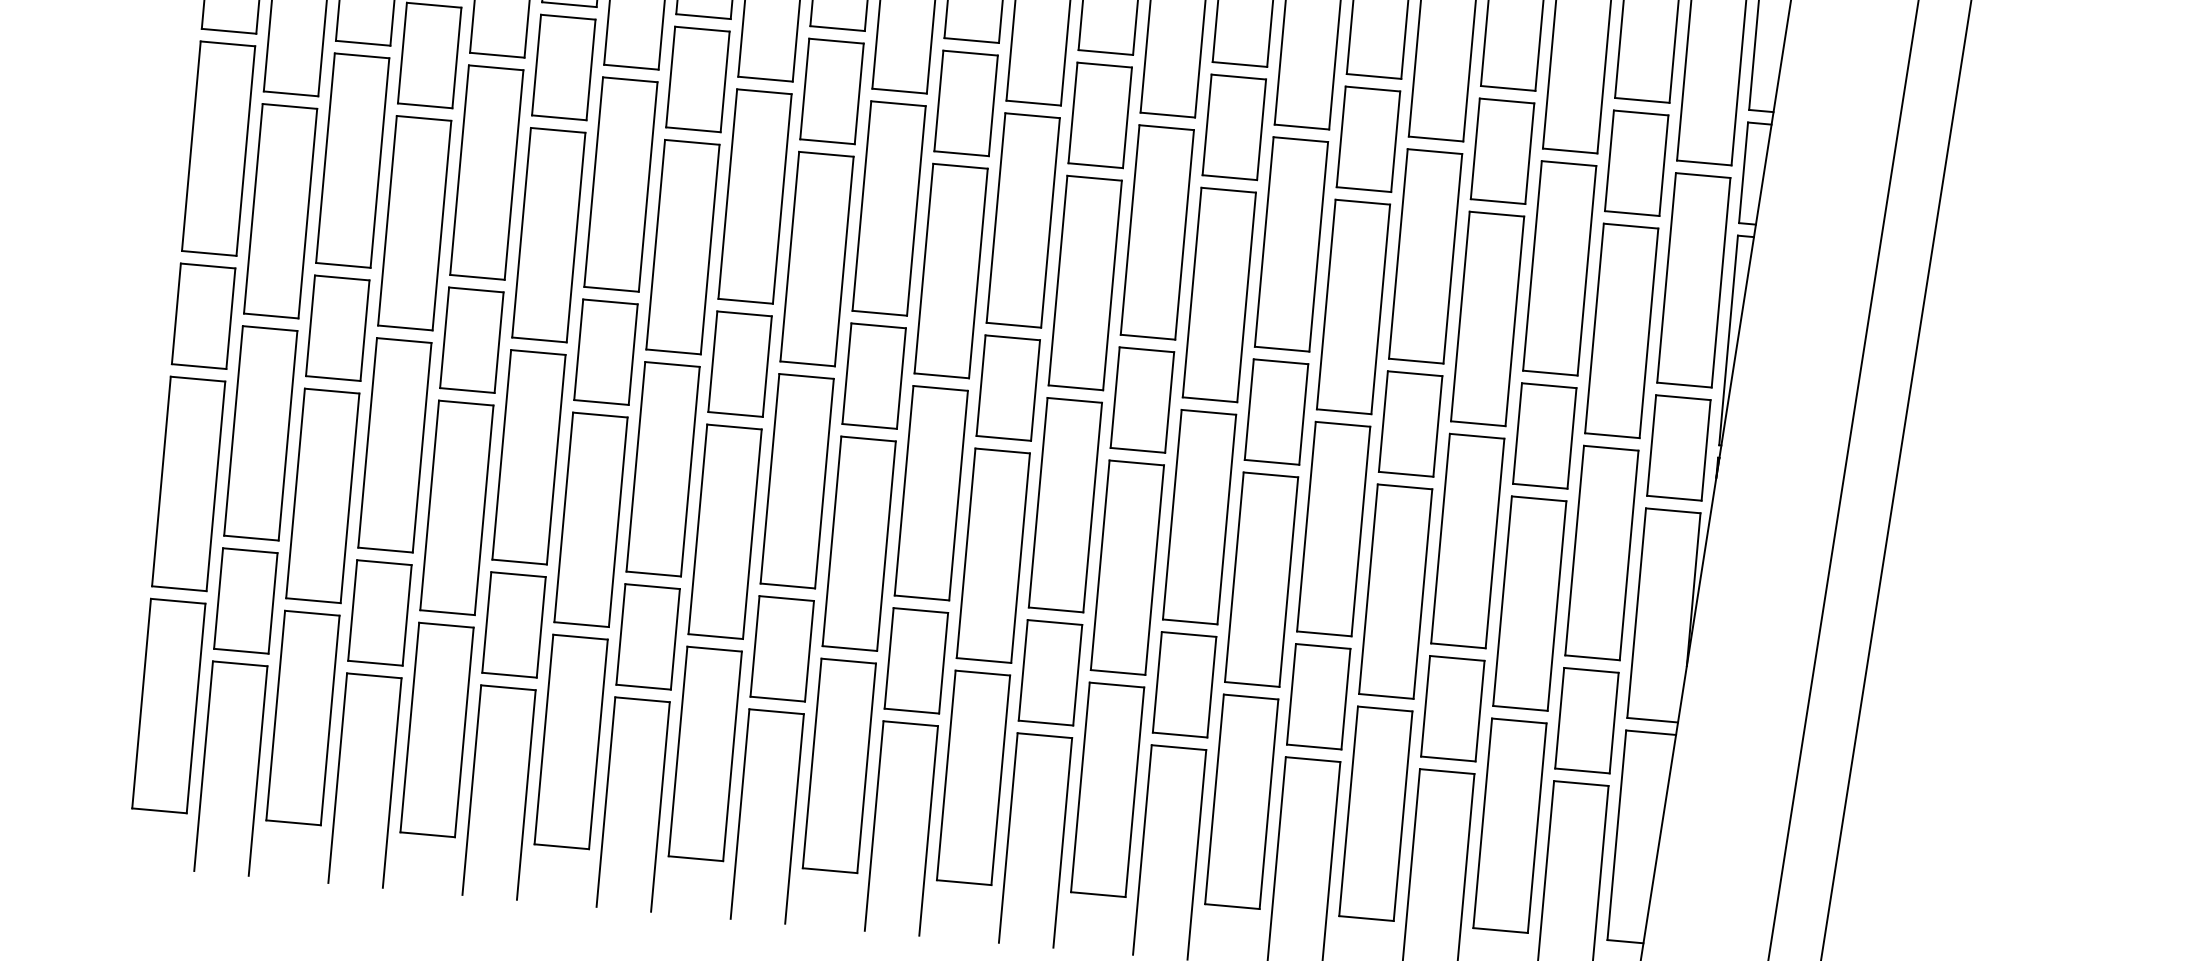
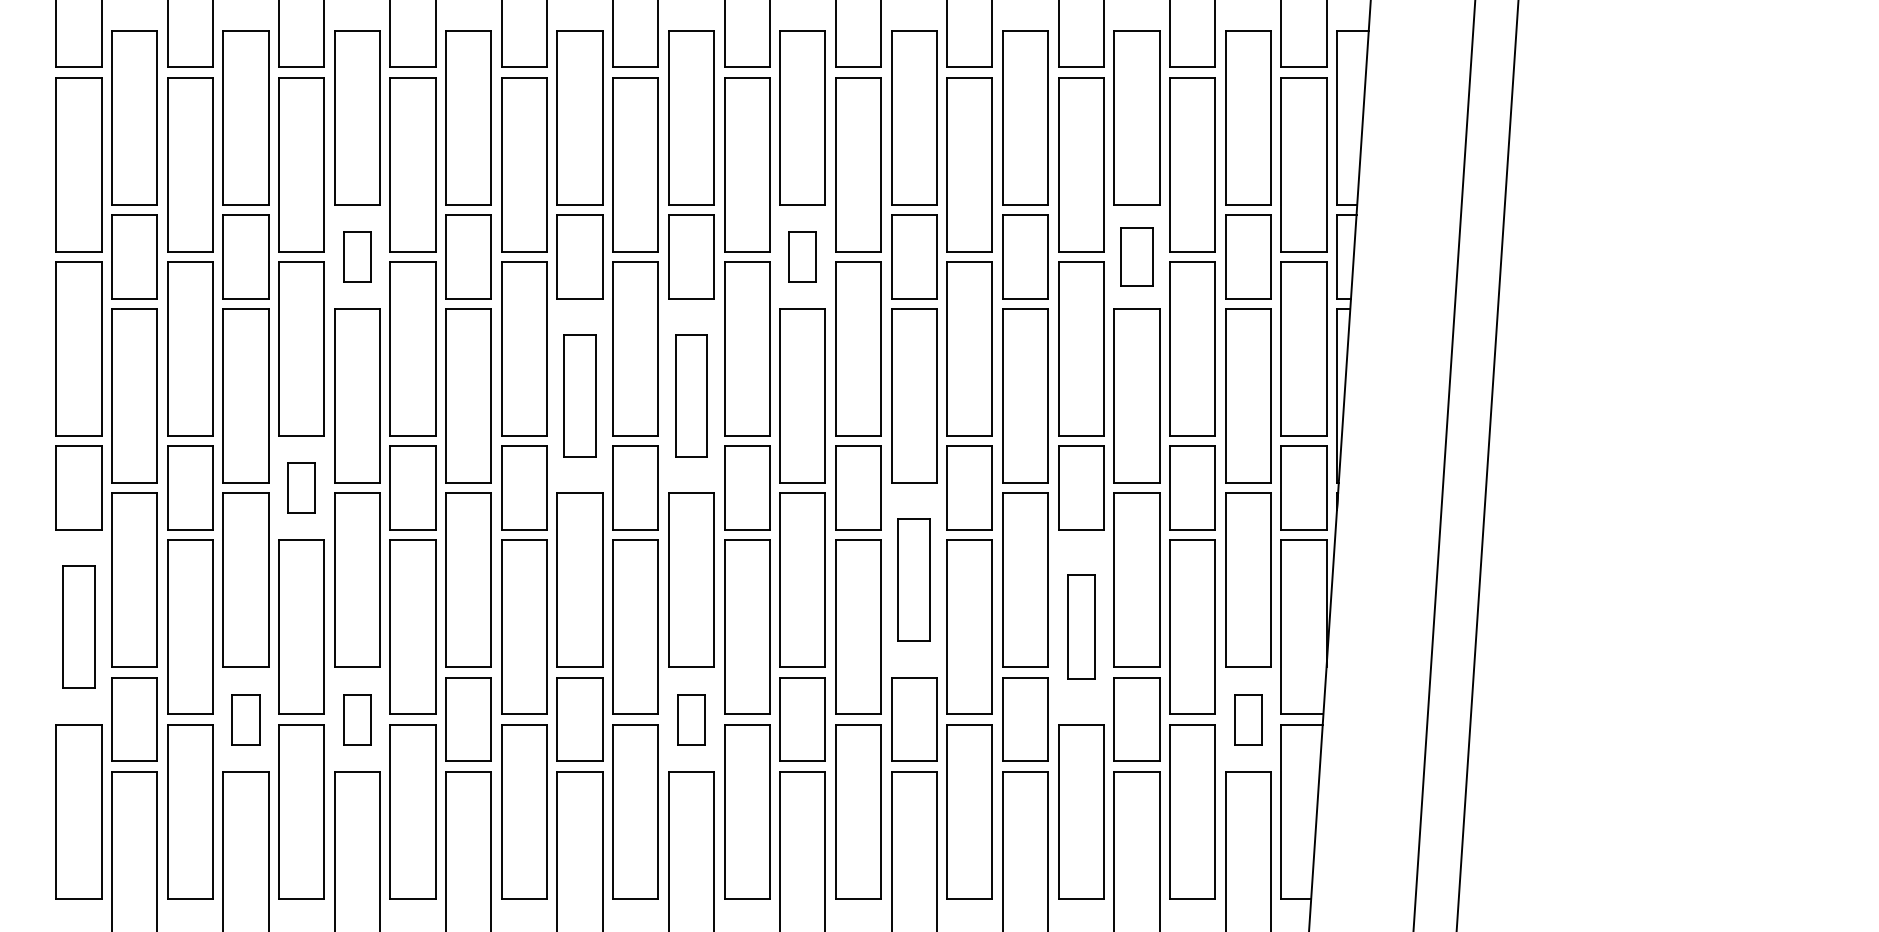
part: (563, 67) -> (357, 256), size x0.6
part: (1099, 115) -> (802, 256), size x0.6
part: (1502, 150) -> (1136, 256), size x0.7
part: (816, 258) -> (579, 395), size x0.7
part: (951, 270) -> (691, 395), size x0.7
part: (471, 339) -> (301, 487), size x0.6
part: (188, 482) -> (78, 626), size x0.7
part: (1200, 516) -> (914, 579), size x0.7
part: (1396, 590) -> (1081, 626), size x0.6
part: (379, 612) -> (245, 719), size x0.6
part: (514, 624) -> (357, 719), size x0.6
part: (916, 660) -> (691, 719), size x0.6
part: (1587, 720) -> (1248, 719), size x0.6

